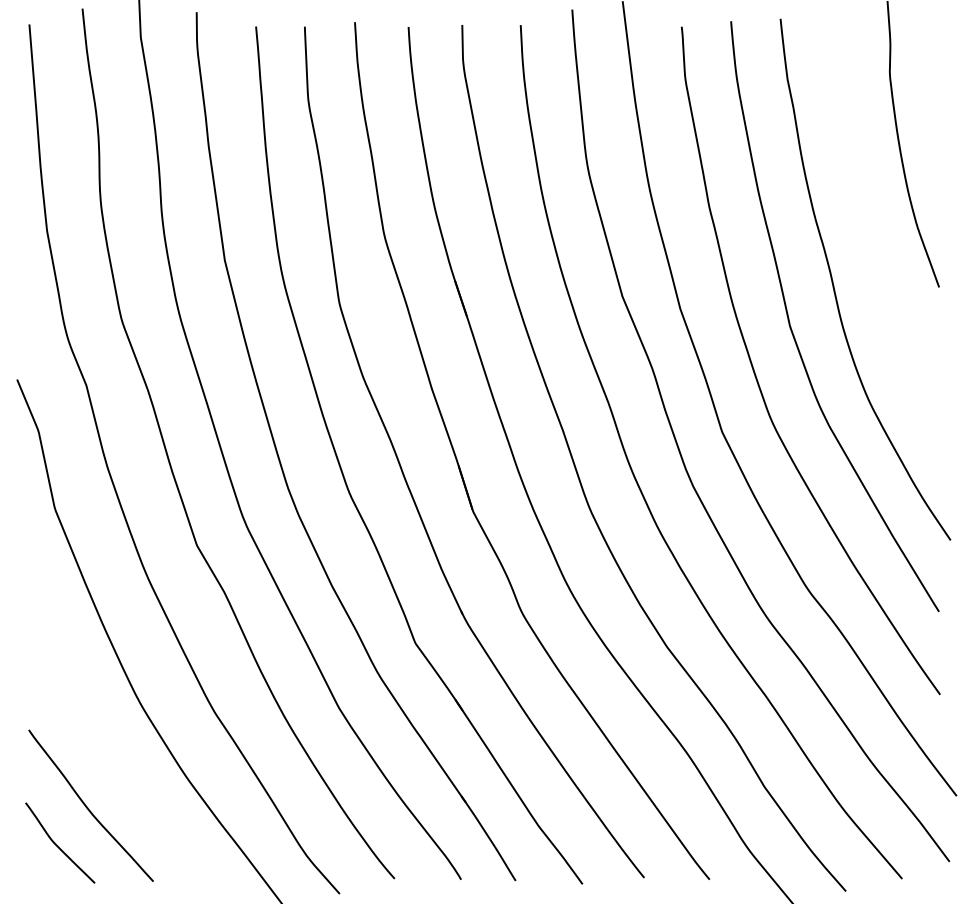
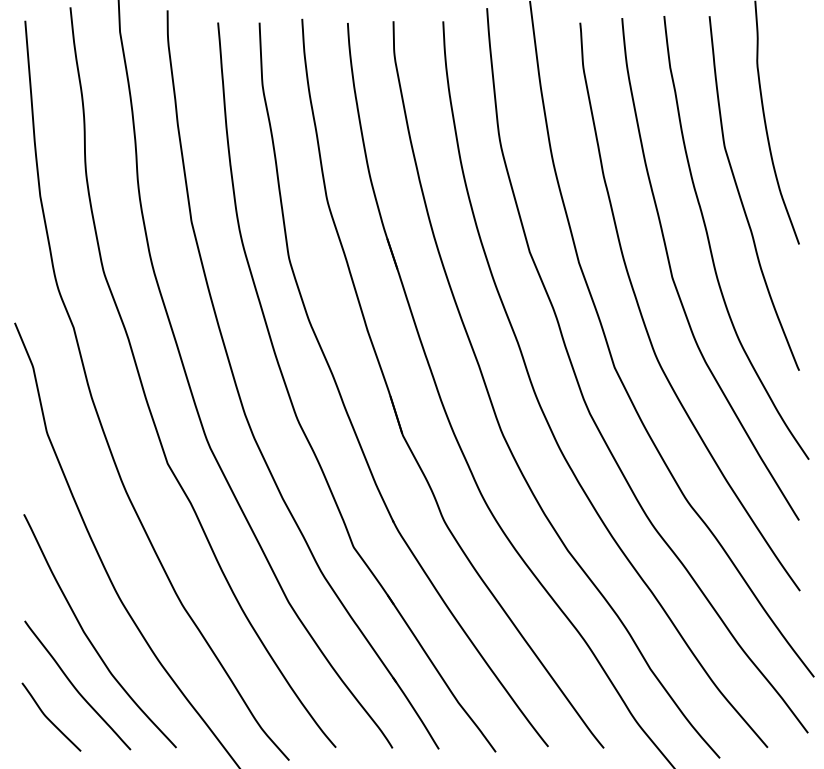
curve: (871, 233) -> (741, 198), added
curve: (104, 750) -> (89, 638), added

